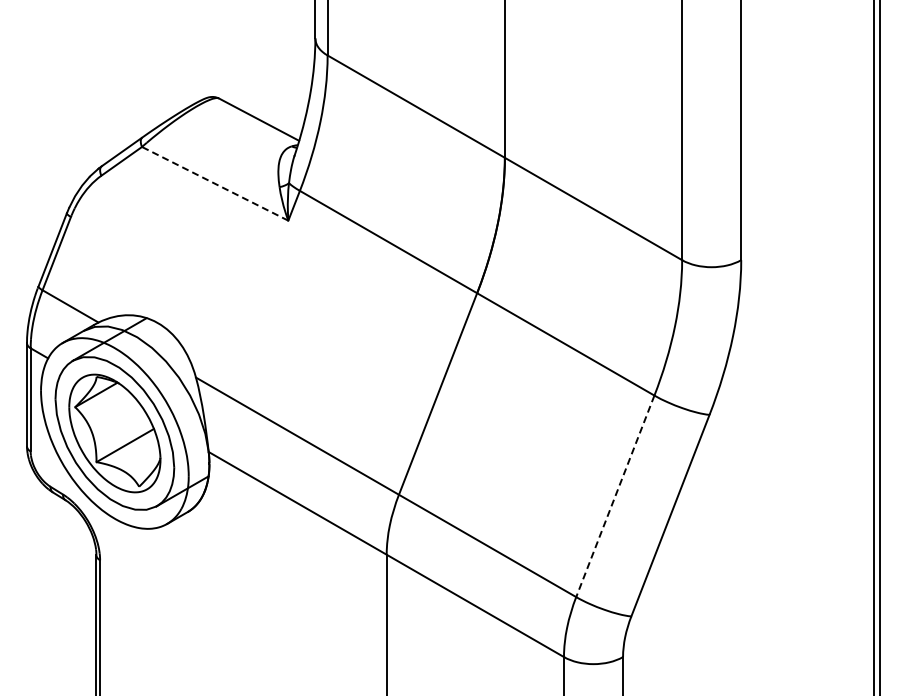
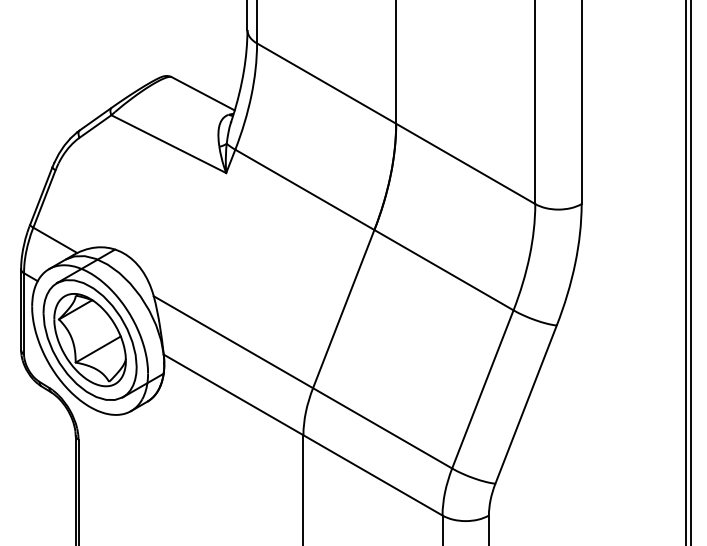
line: (215, 183) -> (169, 143), dashed -> solid
line: (615, 496) -> (482, 389), dashed -> solid

